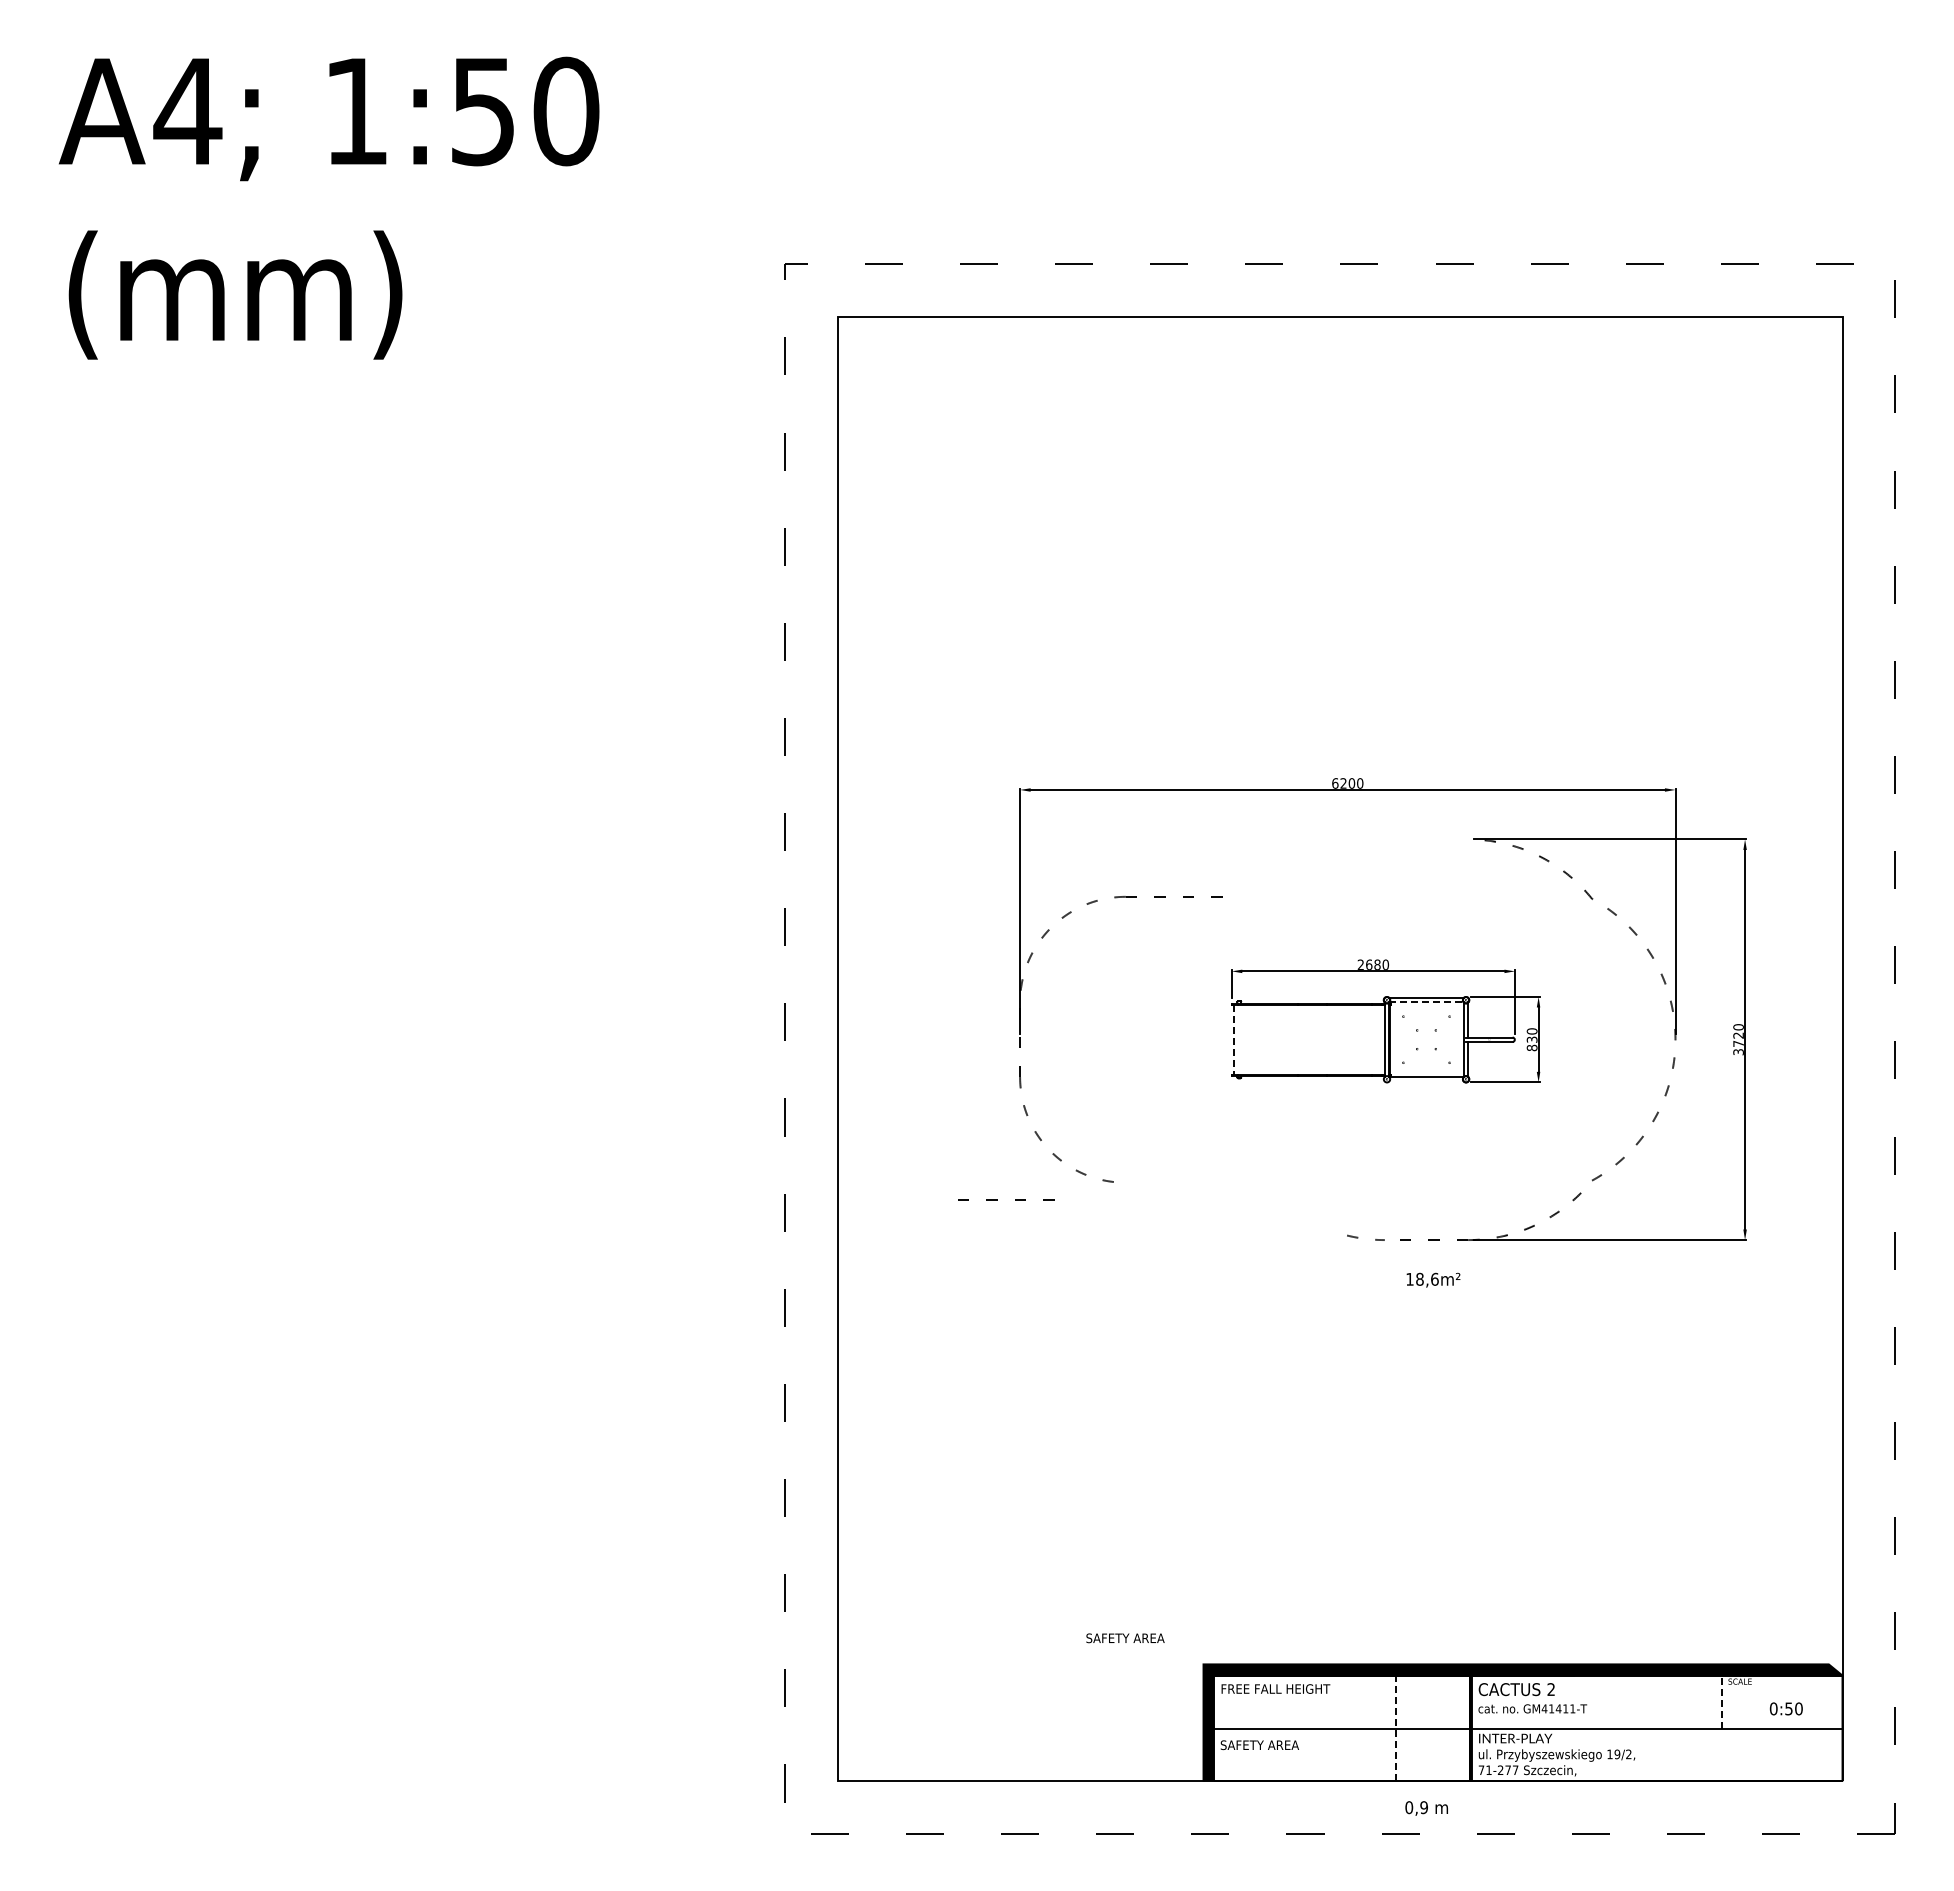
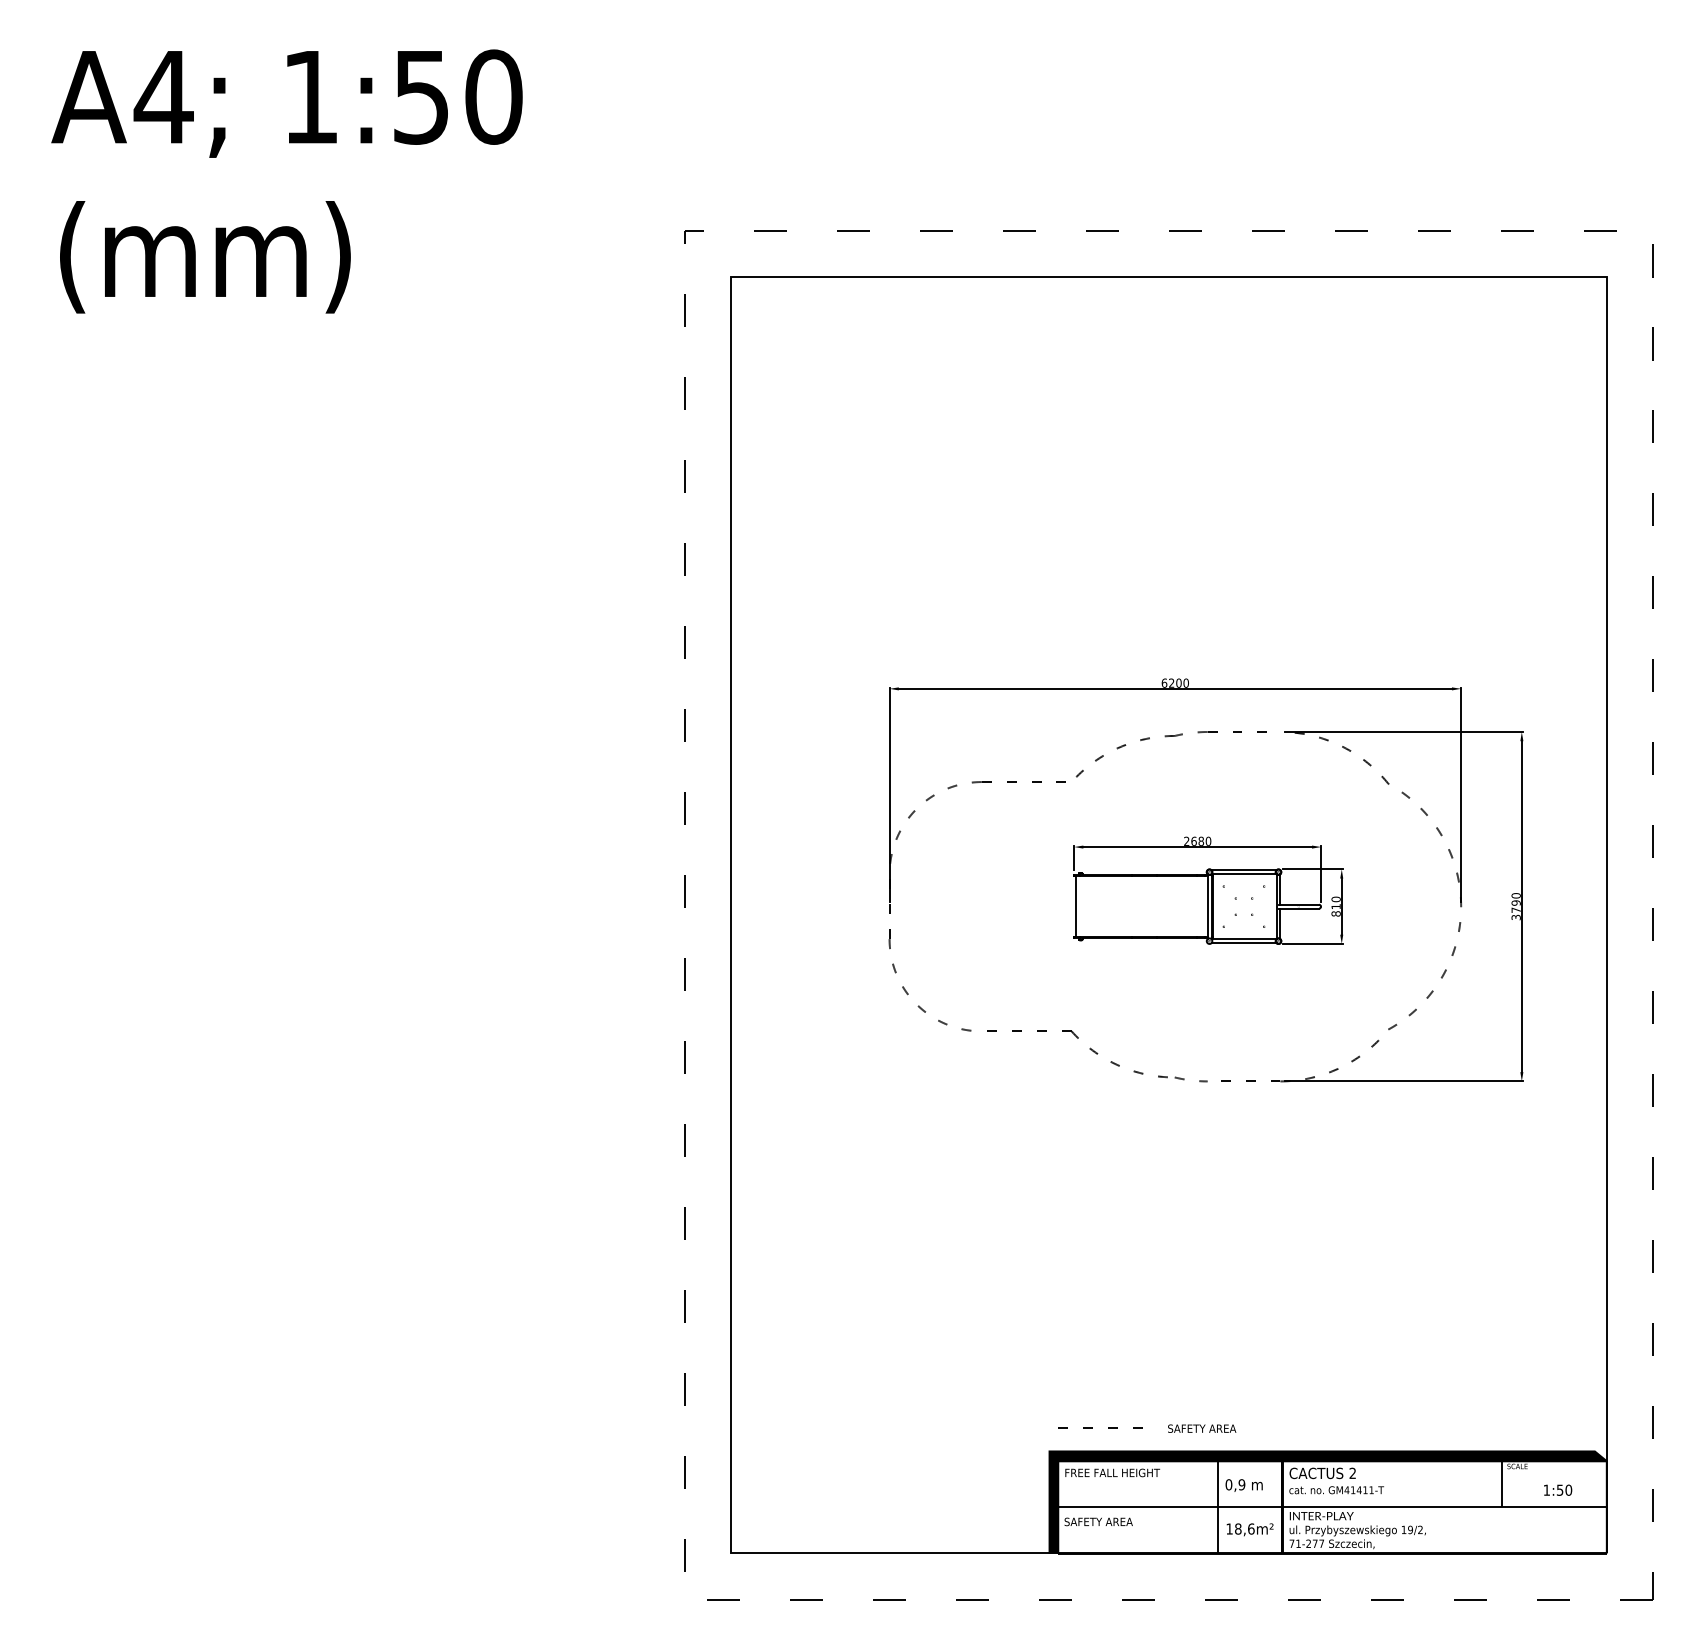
part: (1339, 845) -> (1168, 737), added
line: (1427, 1002) -> (1244, 874), dashed -> solid
text: (1738, 1035) -> (1516, 902), 3720 -> 3790
text: (1531, 1039) -> (1335, 906), 830 -> 810
line: (1234, 1040) -> (1076, 907), dashed -> solid
line: (1426, 1081) -> (1244, 943), added
line: (997, 1199) -> (1093, 1427), moved
part: (1249, 1203) -> (1089, 1049), added
text: (1433, 1279) -> (1250, 1529), moved
text: (1125, 1638) -> (1202, 1428), moved
line: (1721, 1701) -> (1501, 1483), dashed -> solid
text: (1773, 1708) -> (1546, 1489), 0:50 -> 1:50
line: (1396, 1728) -> (1217, 1507), dashed -> solid
text: (1426, 1808) -> (1244, 1485), moved

